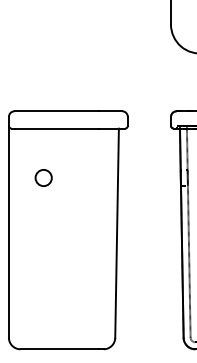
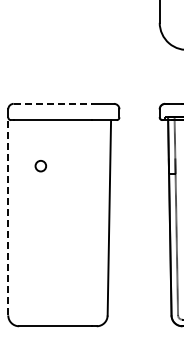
line: (57, 110) -> (53, 103), solid -> dashed
circle: (43, 177) -> (40, 165), size x0.7
line: (9, 231) -> (8, 216), solid -> dashed

